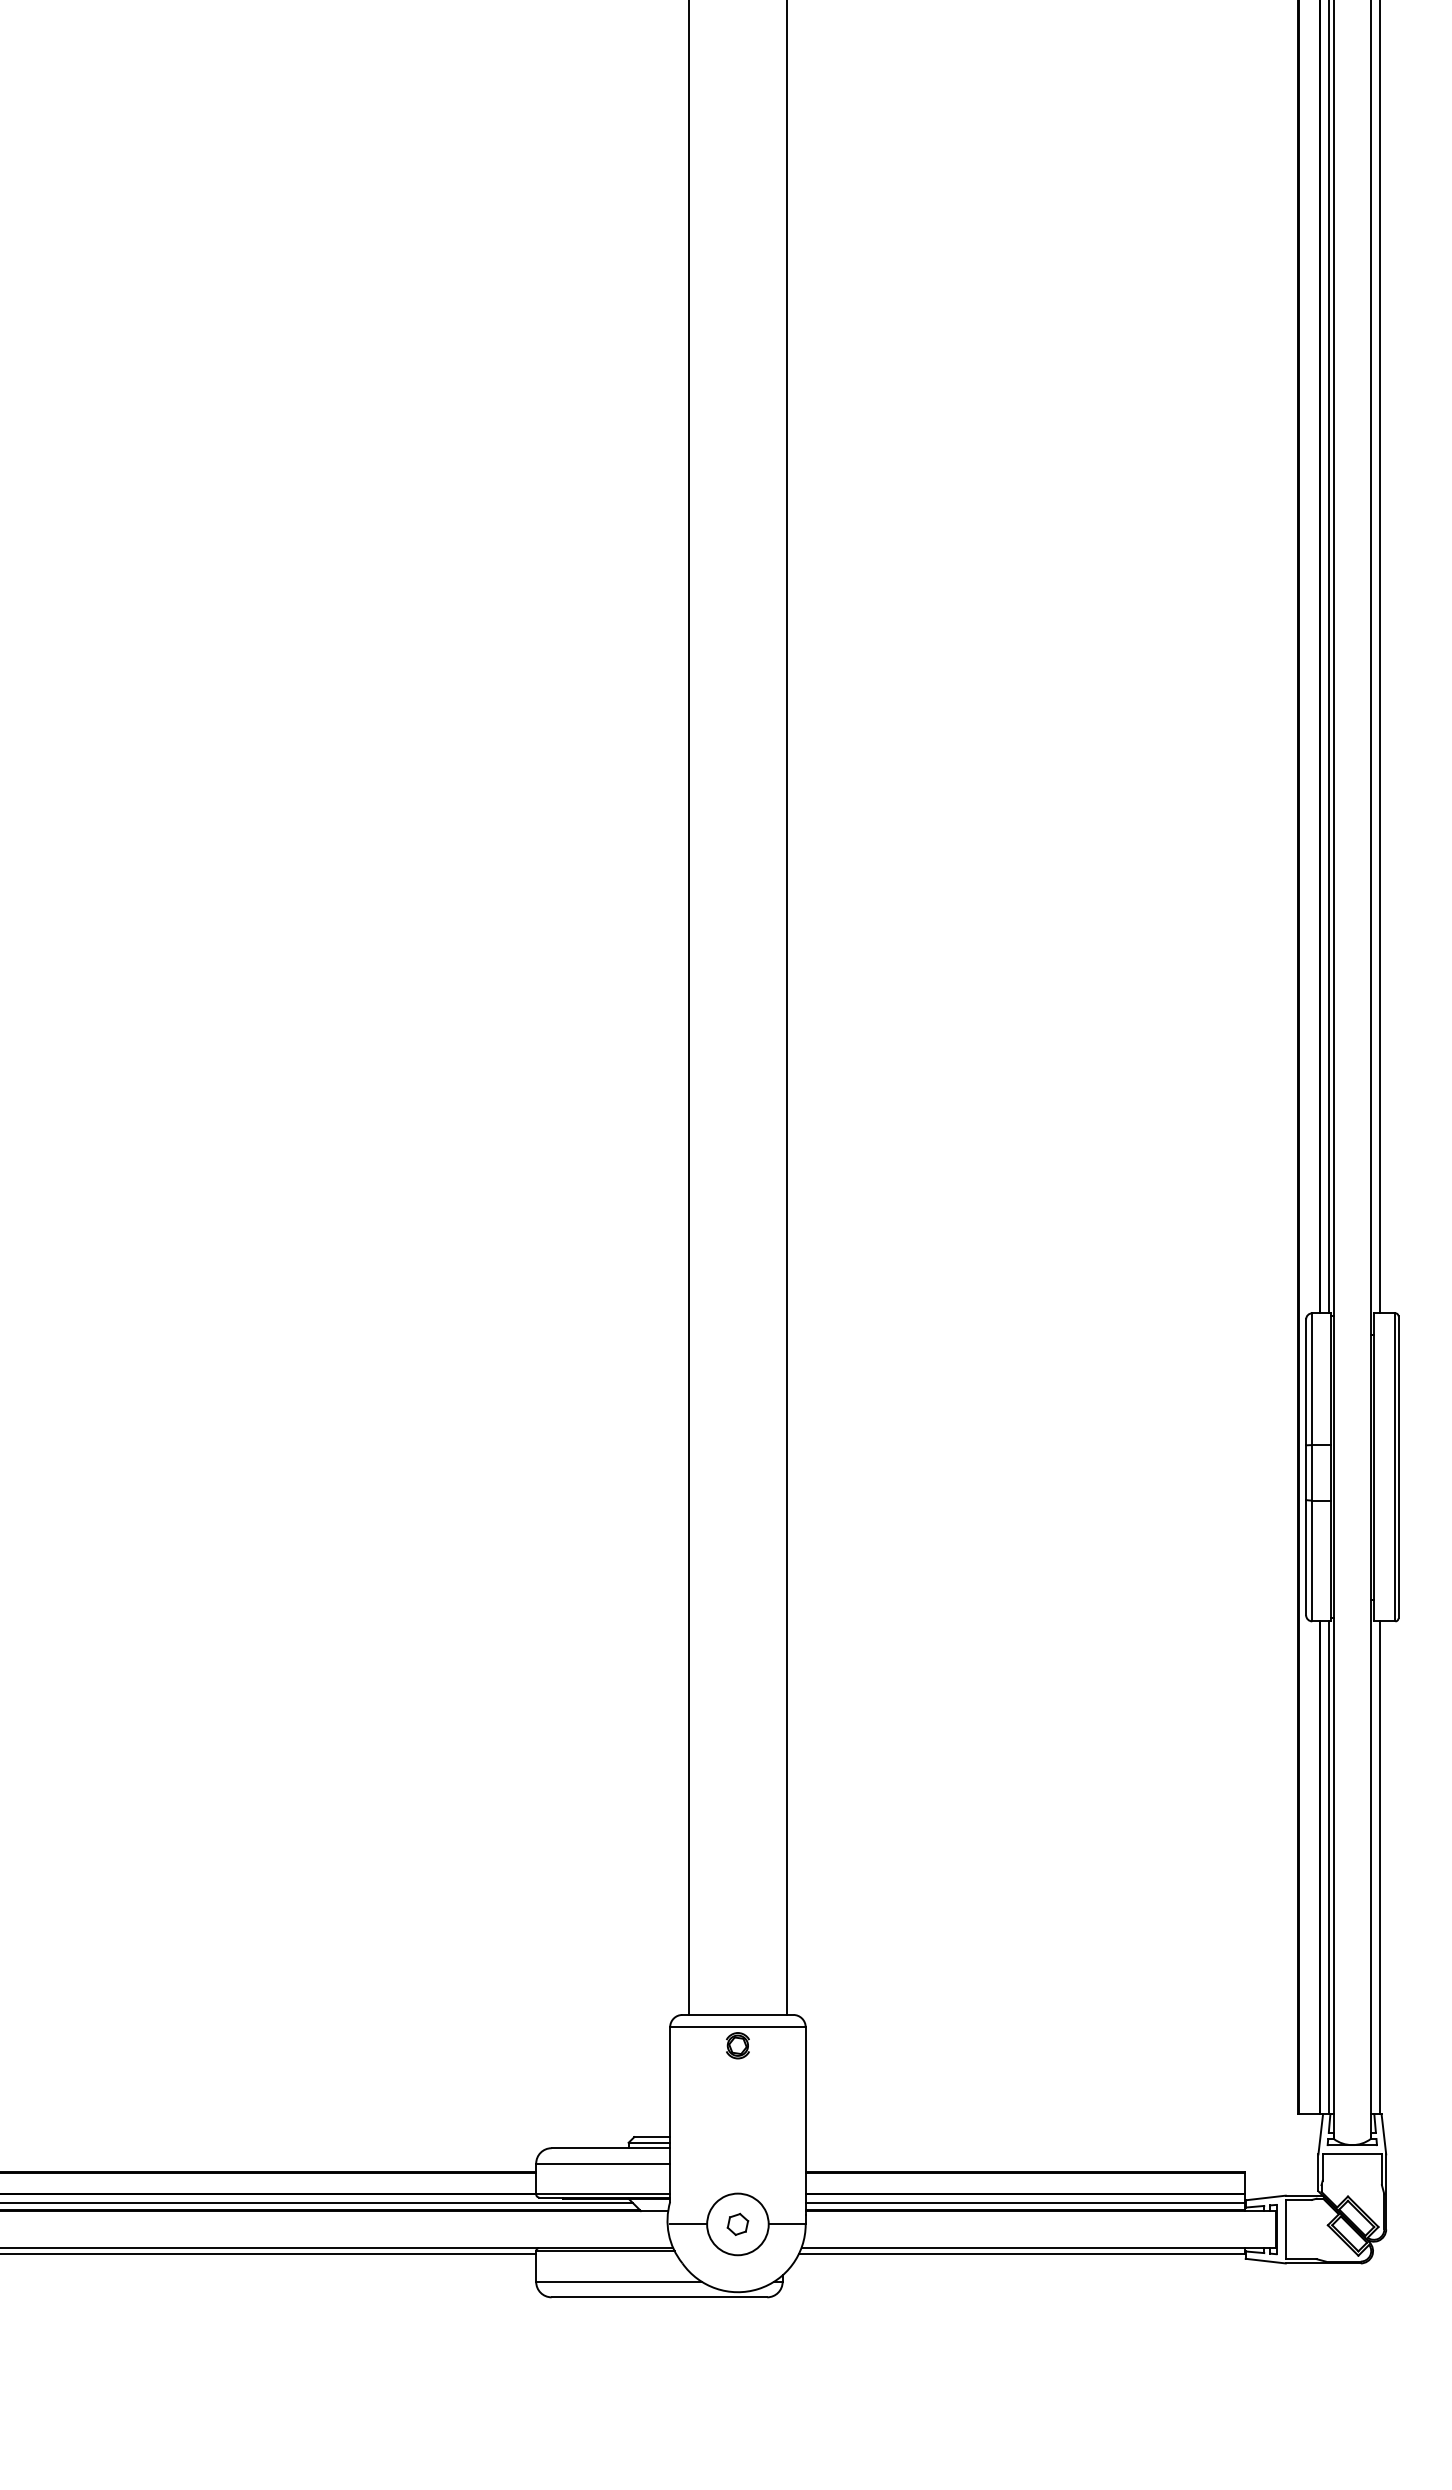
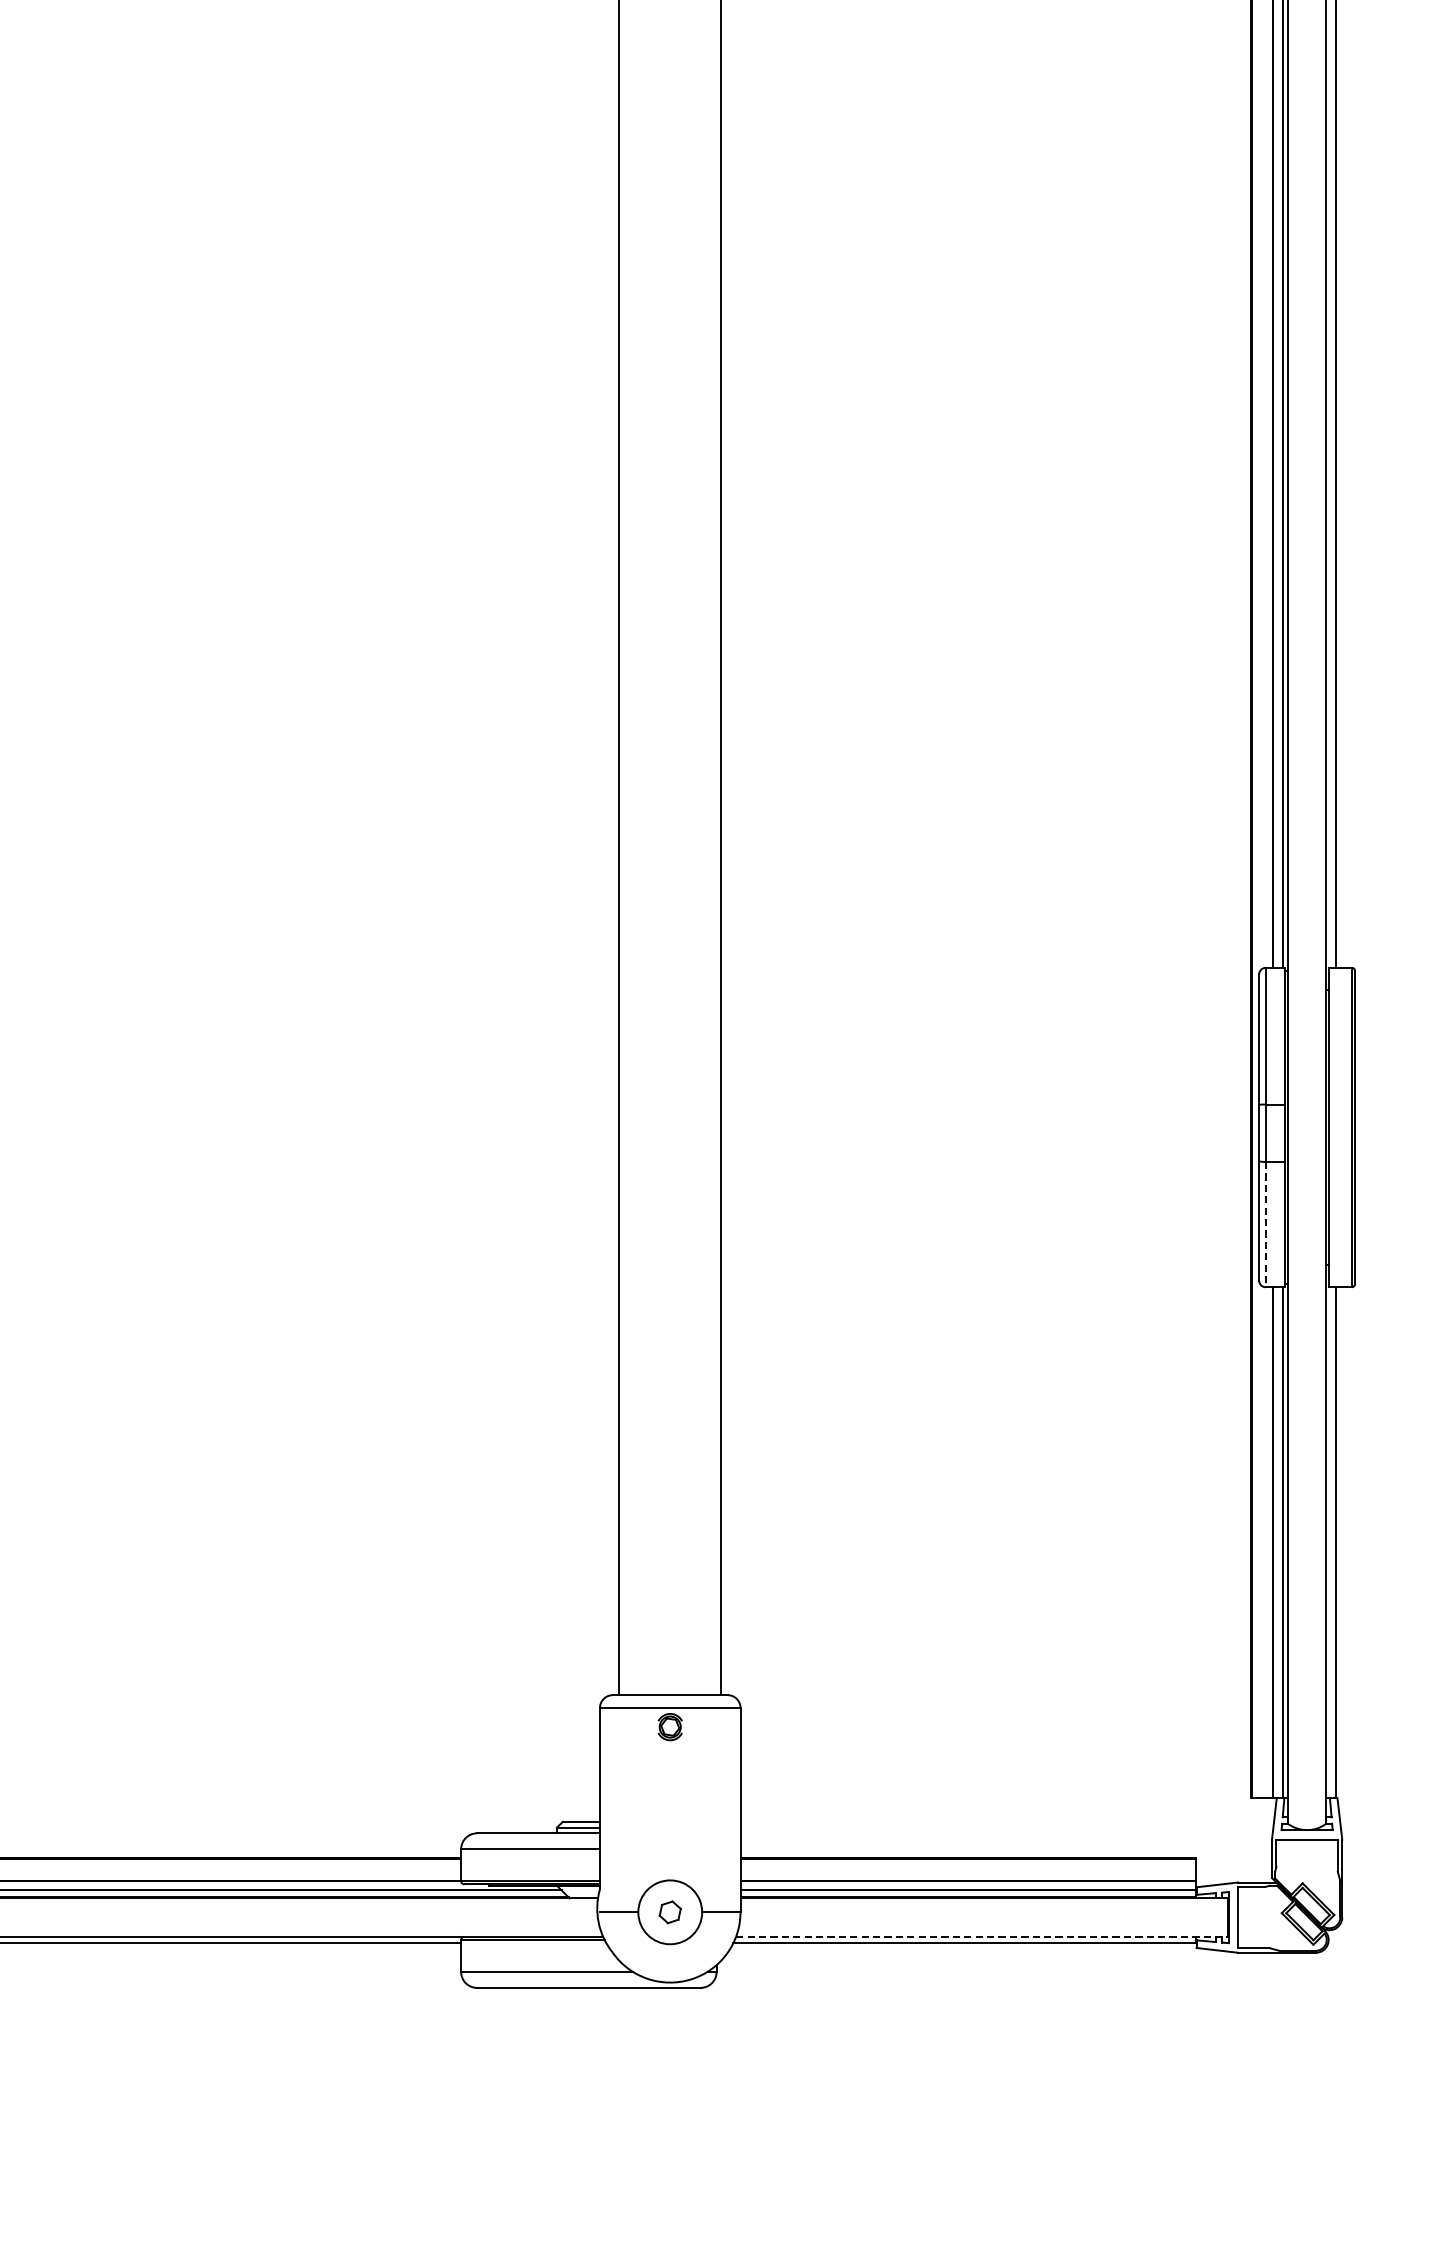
line: (1312, 1561) -> (1265, 1225), solid -> dashed
line: (1039, 2248) -> (982, 1937), solid -> dashed

